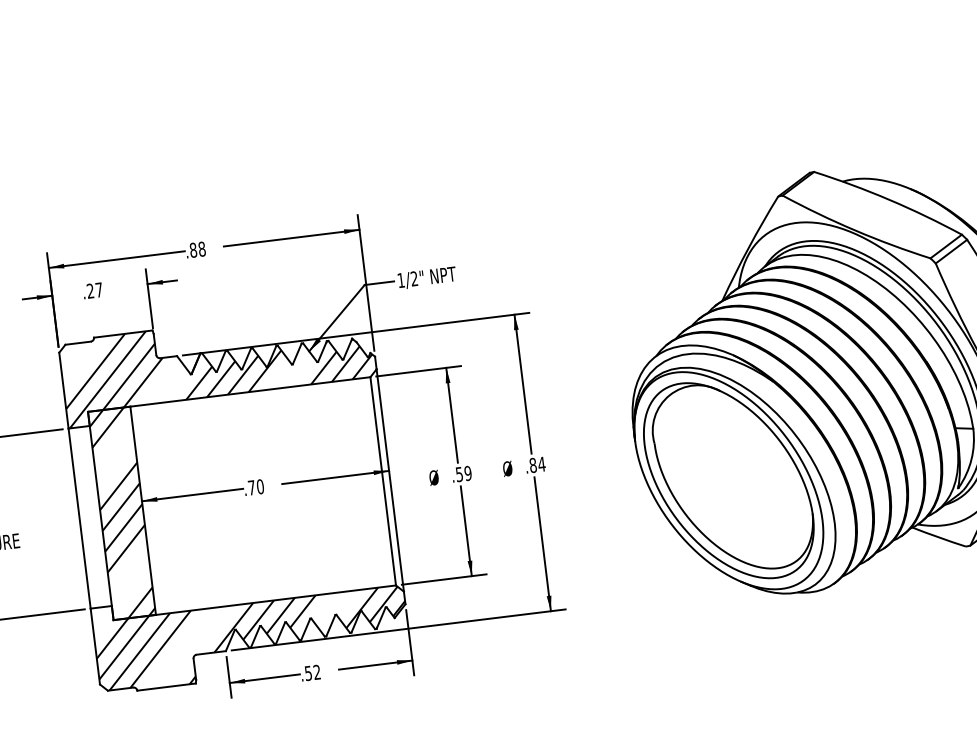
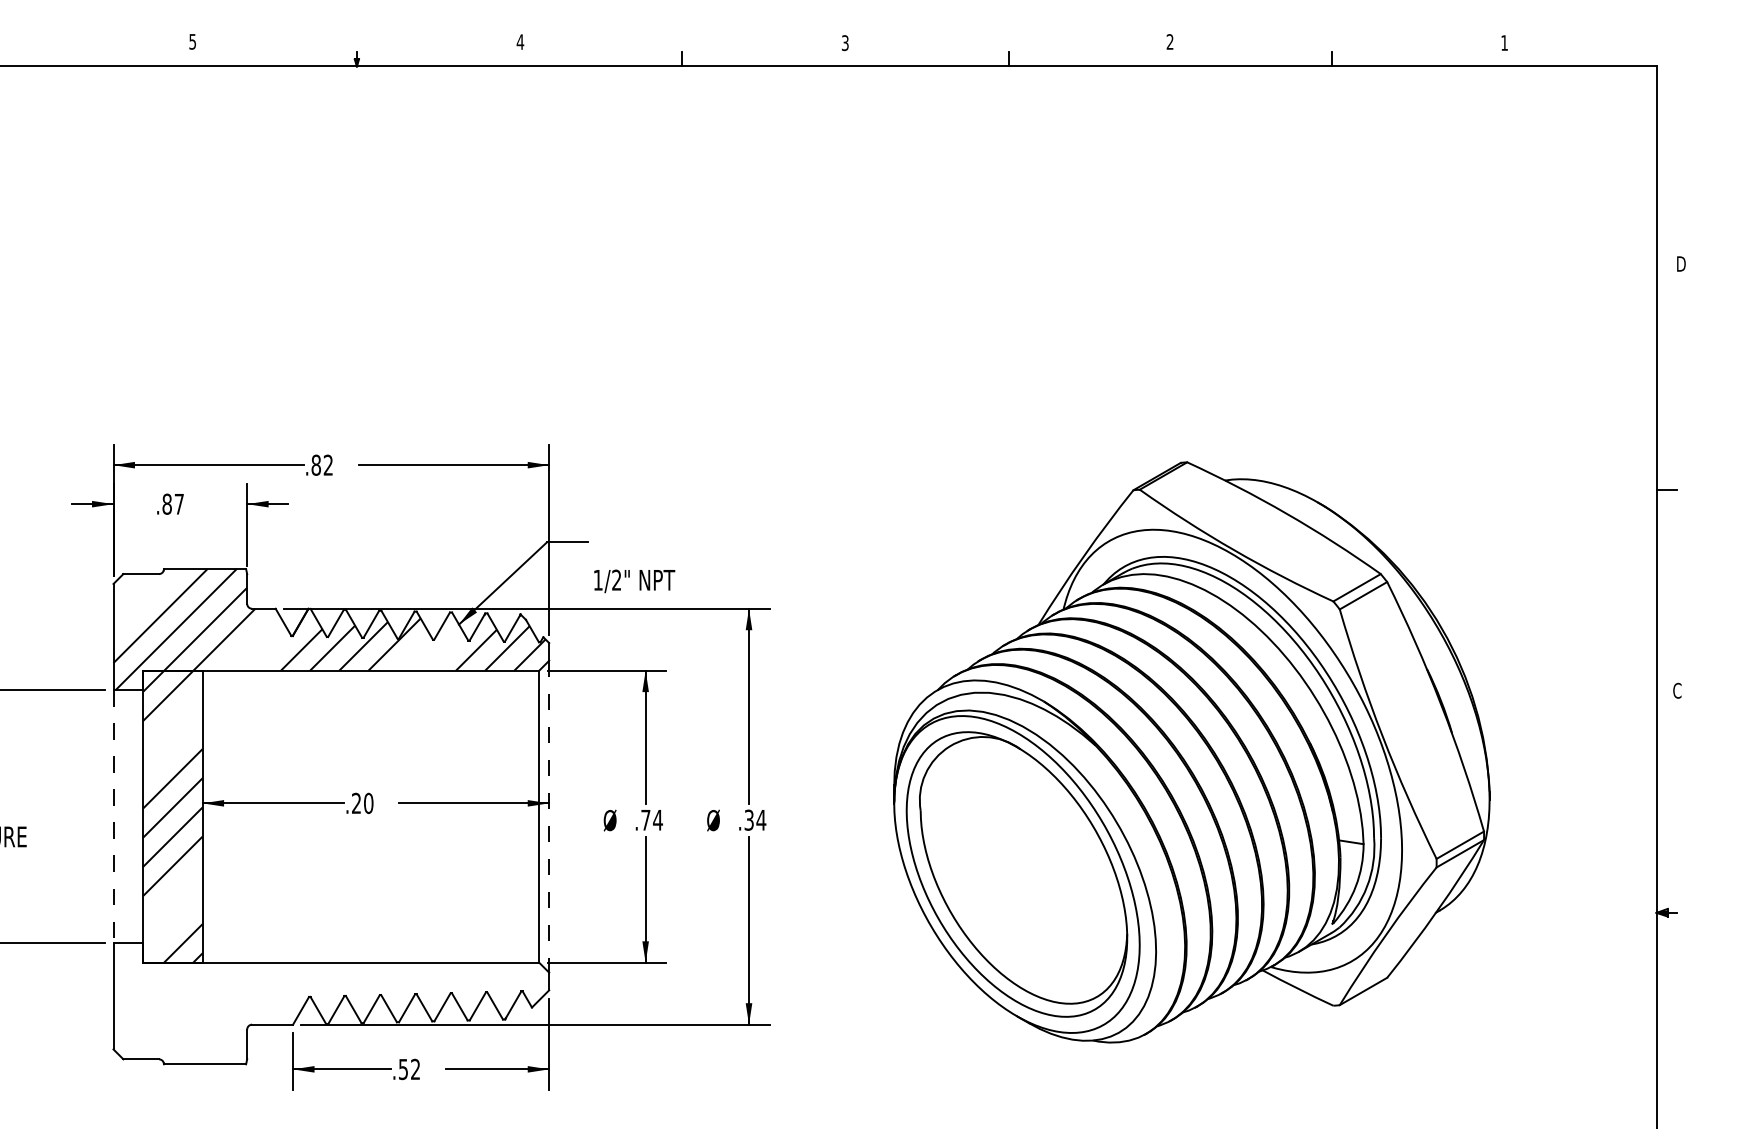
text: (202, 248) -> (328, 464), .88 -> .82
text: (427, 278) -> (634, 581), moved
text: (90, 290) -> (166, 503), .27 -> .87
text: (532, 465) -> (748, 819), .84 -> .34
text: (463, 473) -> (651, 819), .59 -> .74
line: (390, 480) -> (549, 816), solid -> dashed
text: (251, 487) -> (356, 802), .70 -> .20
line: (79, 519) -> (113, 817), solid -> dashed
hatch: (252, 639) -> (331, 1013), removed

